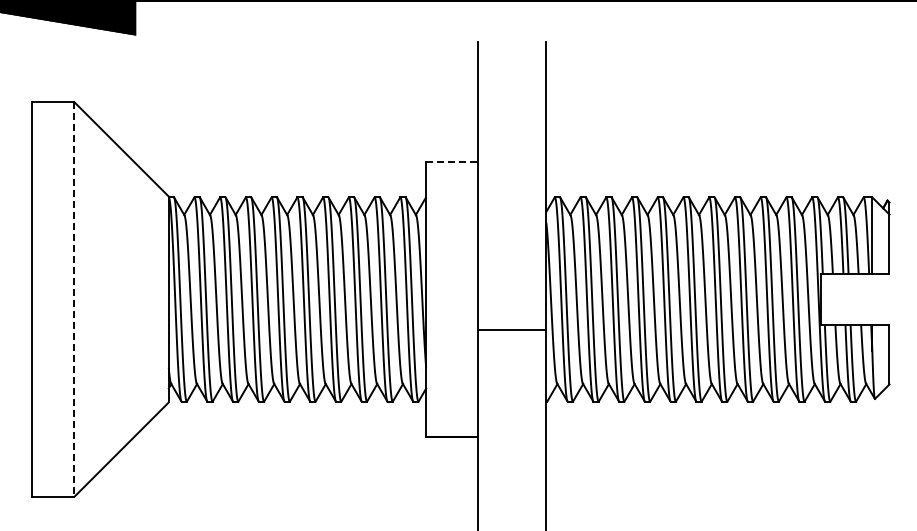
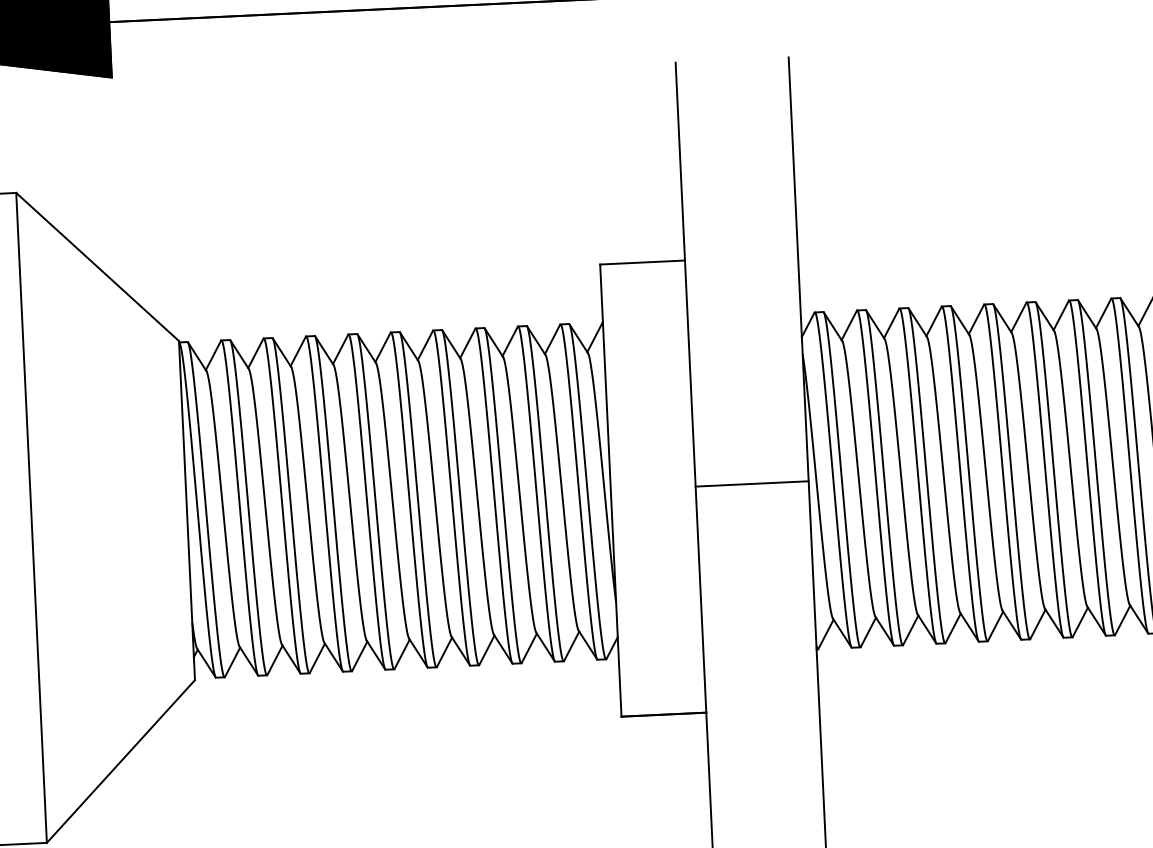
line: (451, 162) -> (641, 262), dashed -> solid
line: (74, 300) -> (31, 519), dashed -> solid
line: (511, 329) -> (751, 483), moved

